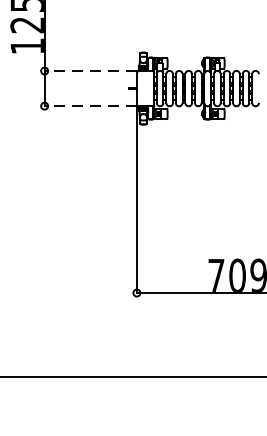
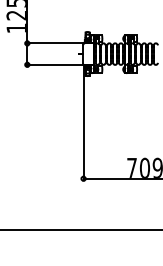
line: (89, 71) -> (54, 43), dashed -> solid
line: (89, 105) -> (54, 64), dashed -> solid

